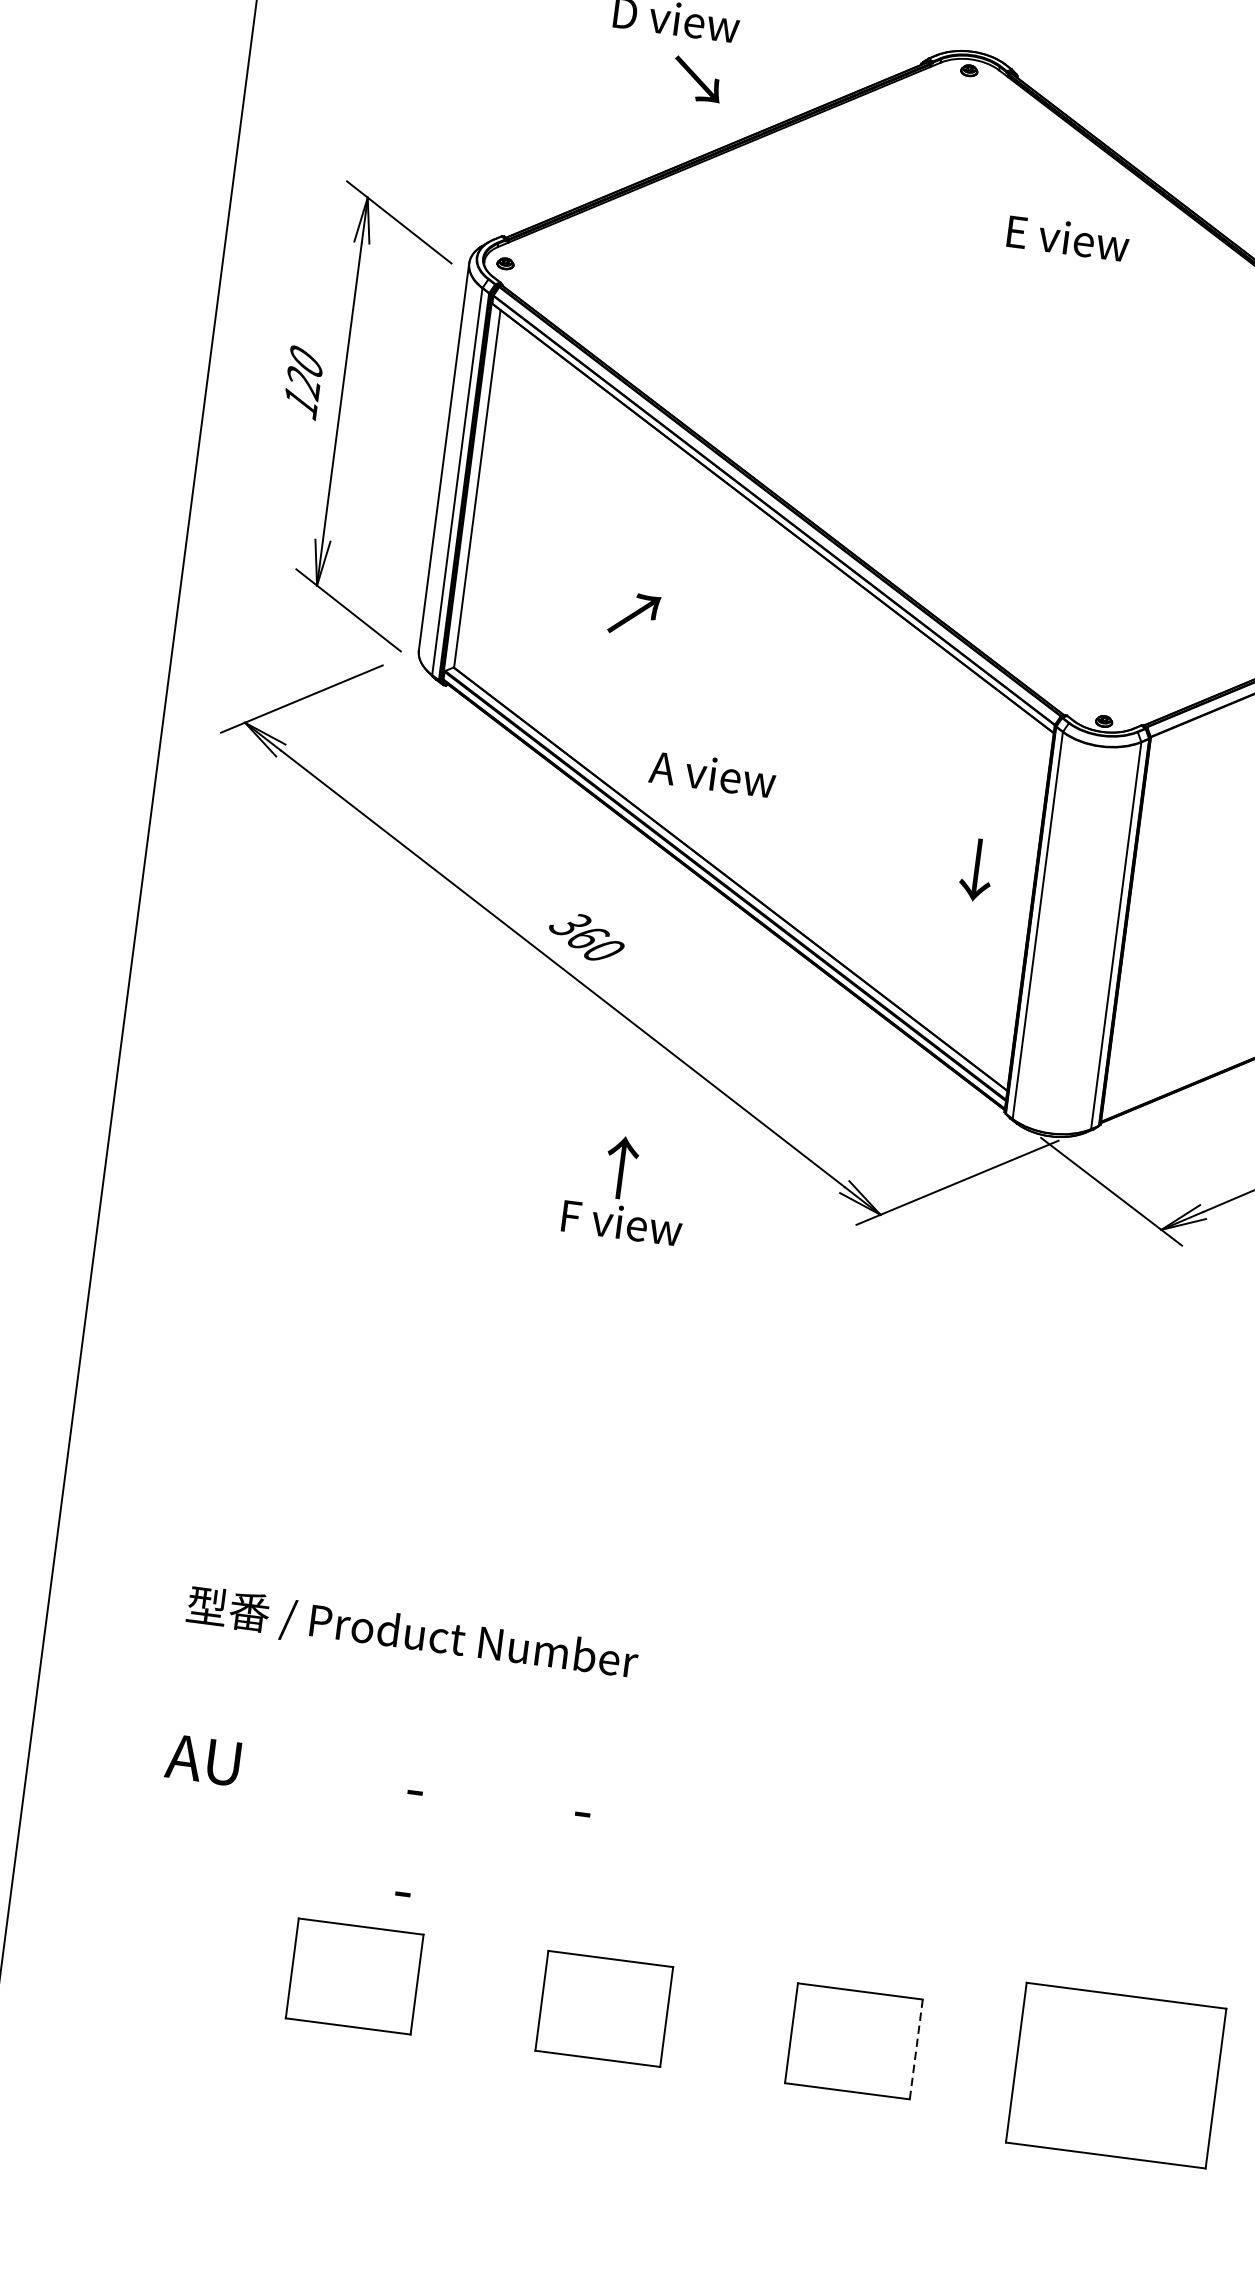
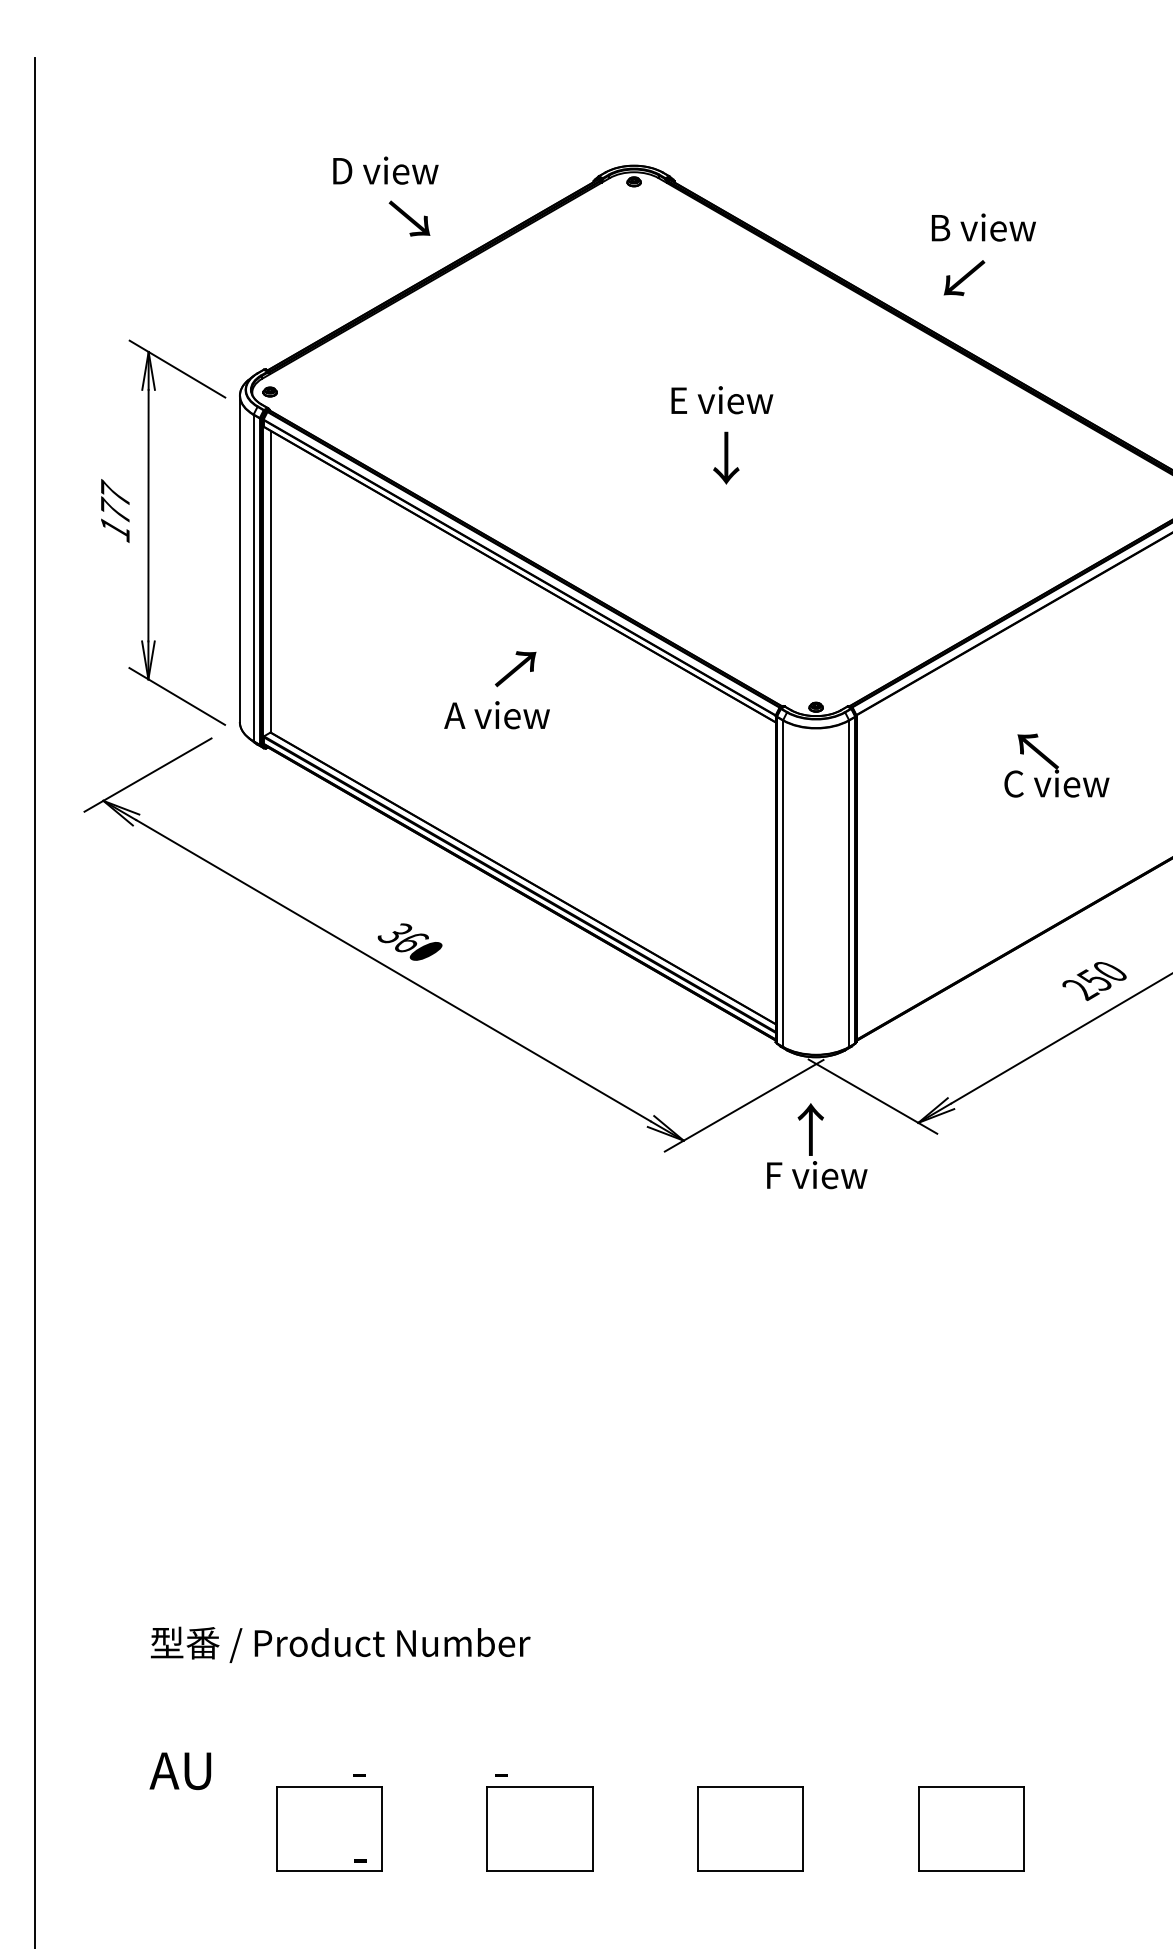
text: (1068, 238) -> (722, 400), moved
text: (303, 371) -> (114, 503), 120 -> 177
text: (633, 614) -> (515, 669), moved
text: (712, 774) -> (496, 715), moved
text: (976, 869) -> (726, 457), moved
text: (626, 1188) -> (817, 1146), moved
text: (395, 1753) -> (339, 1744), moved
line: (916, 2049) -> (803, 1829), dashed -> solid
part: (1115, 2074) -> (971, 1828), size x0.62

